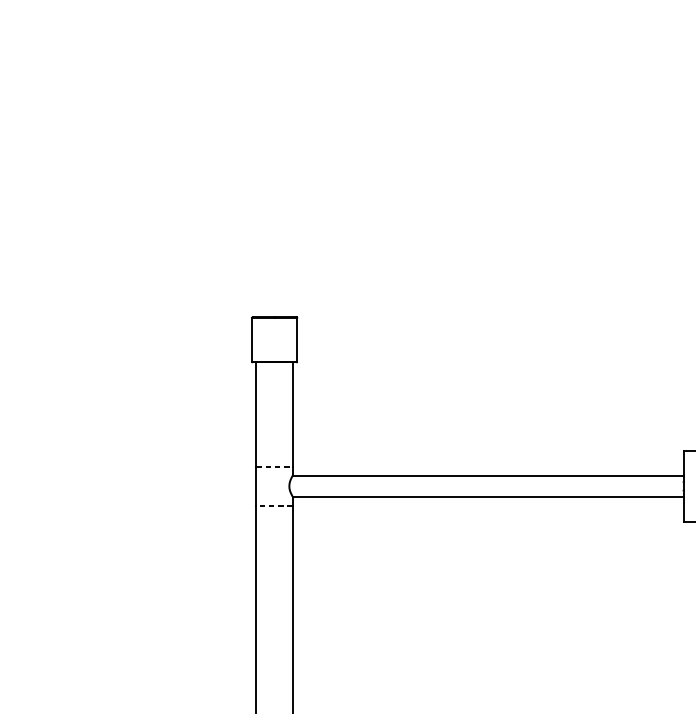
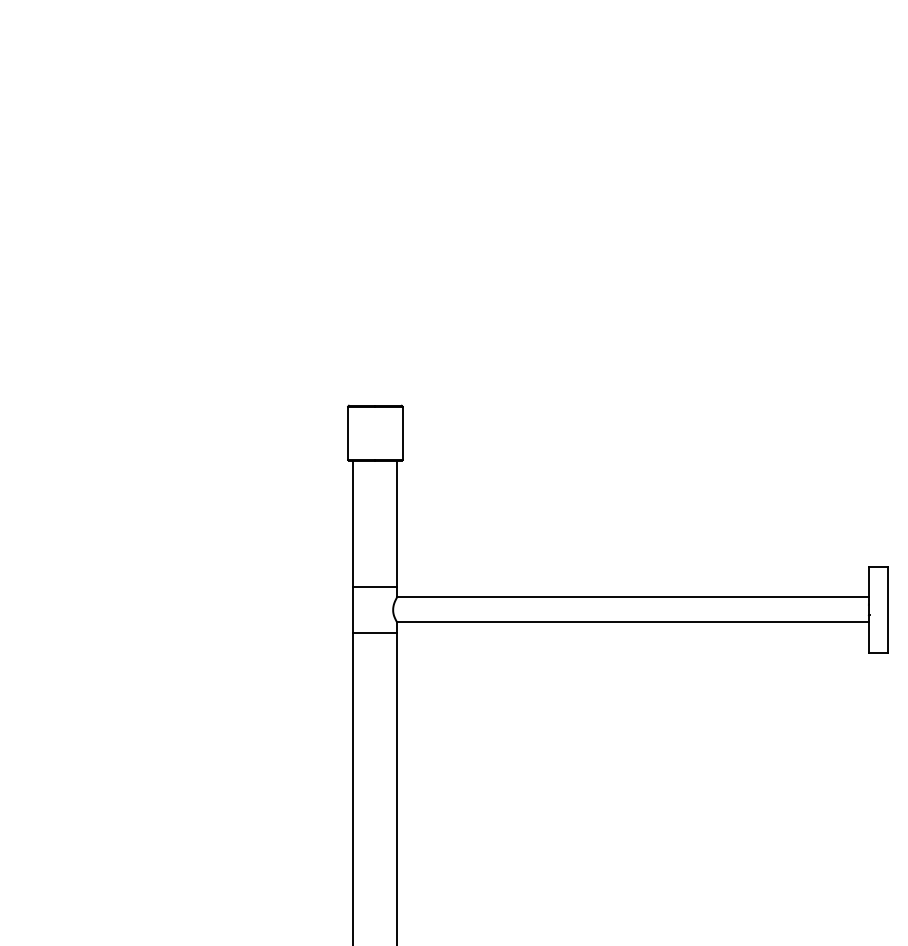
line: (274, 466) -> (375, 586), dashed -> solid
line: (274, 505) -> (375, 633), dashed -> solid

